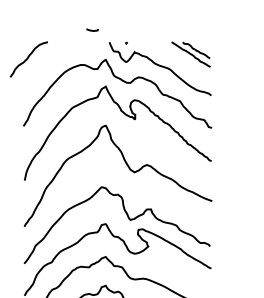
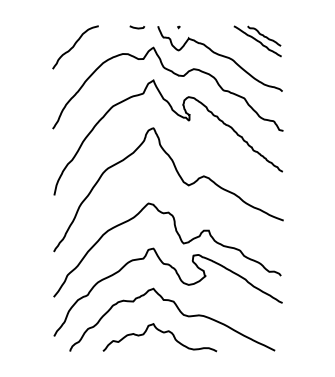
curve: (92, 30) -> (137, 27), moved
curve: (28, 58) -> (74, 46), moved

